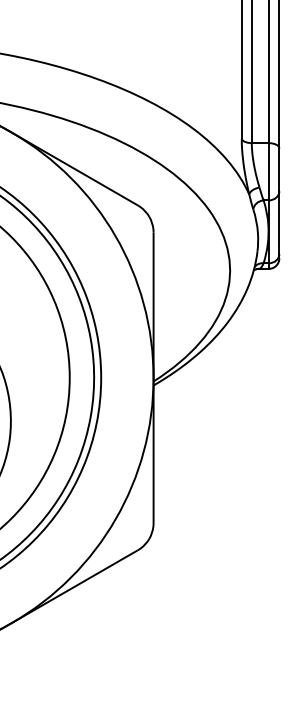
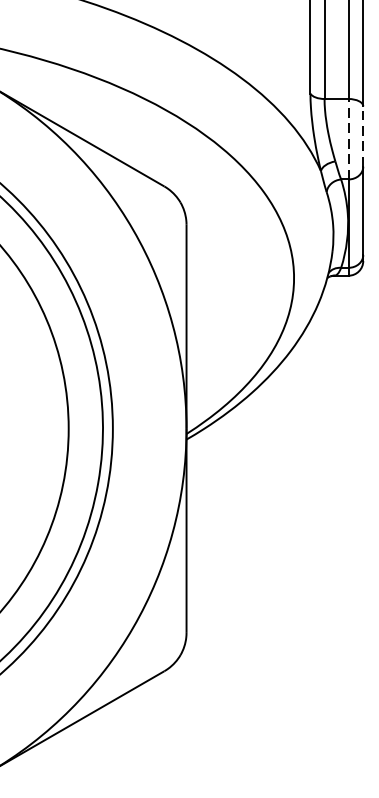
line: (279, 169) -> (363, 136), solid -> dashed
line: (268, 171) -> (348, 138), solid -> dashed

